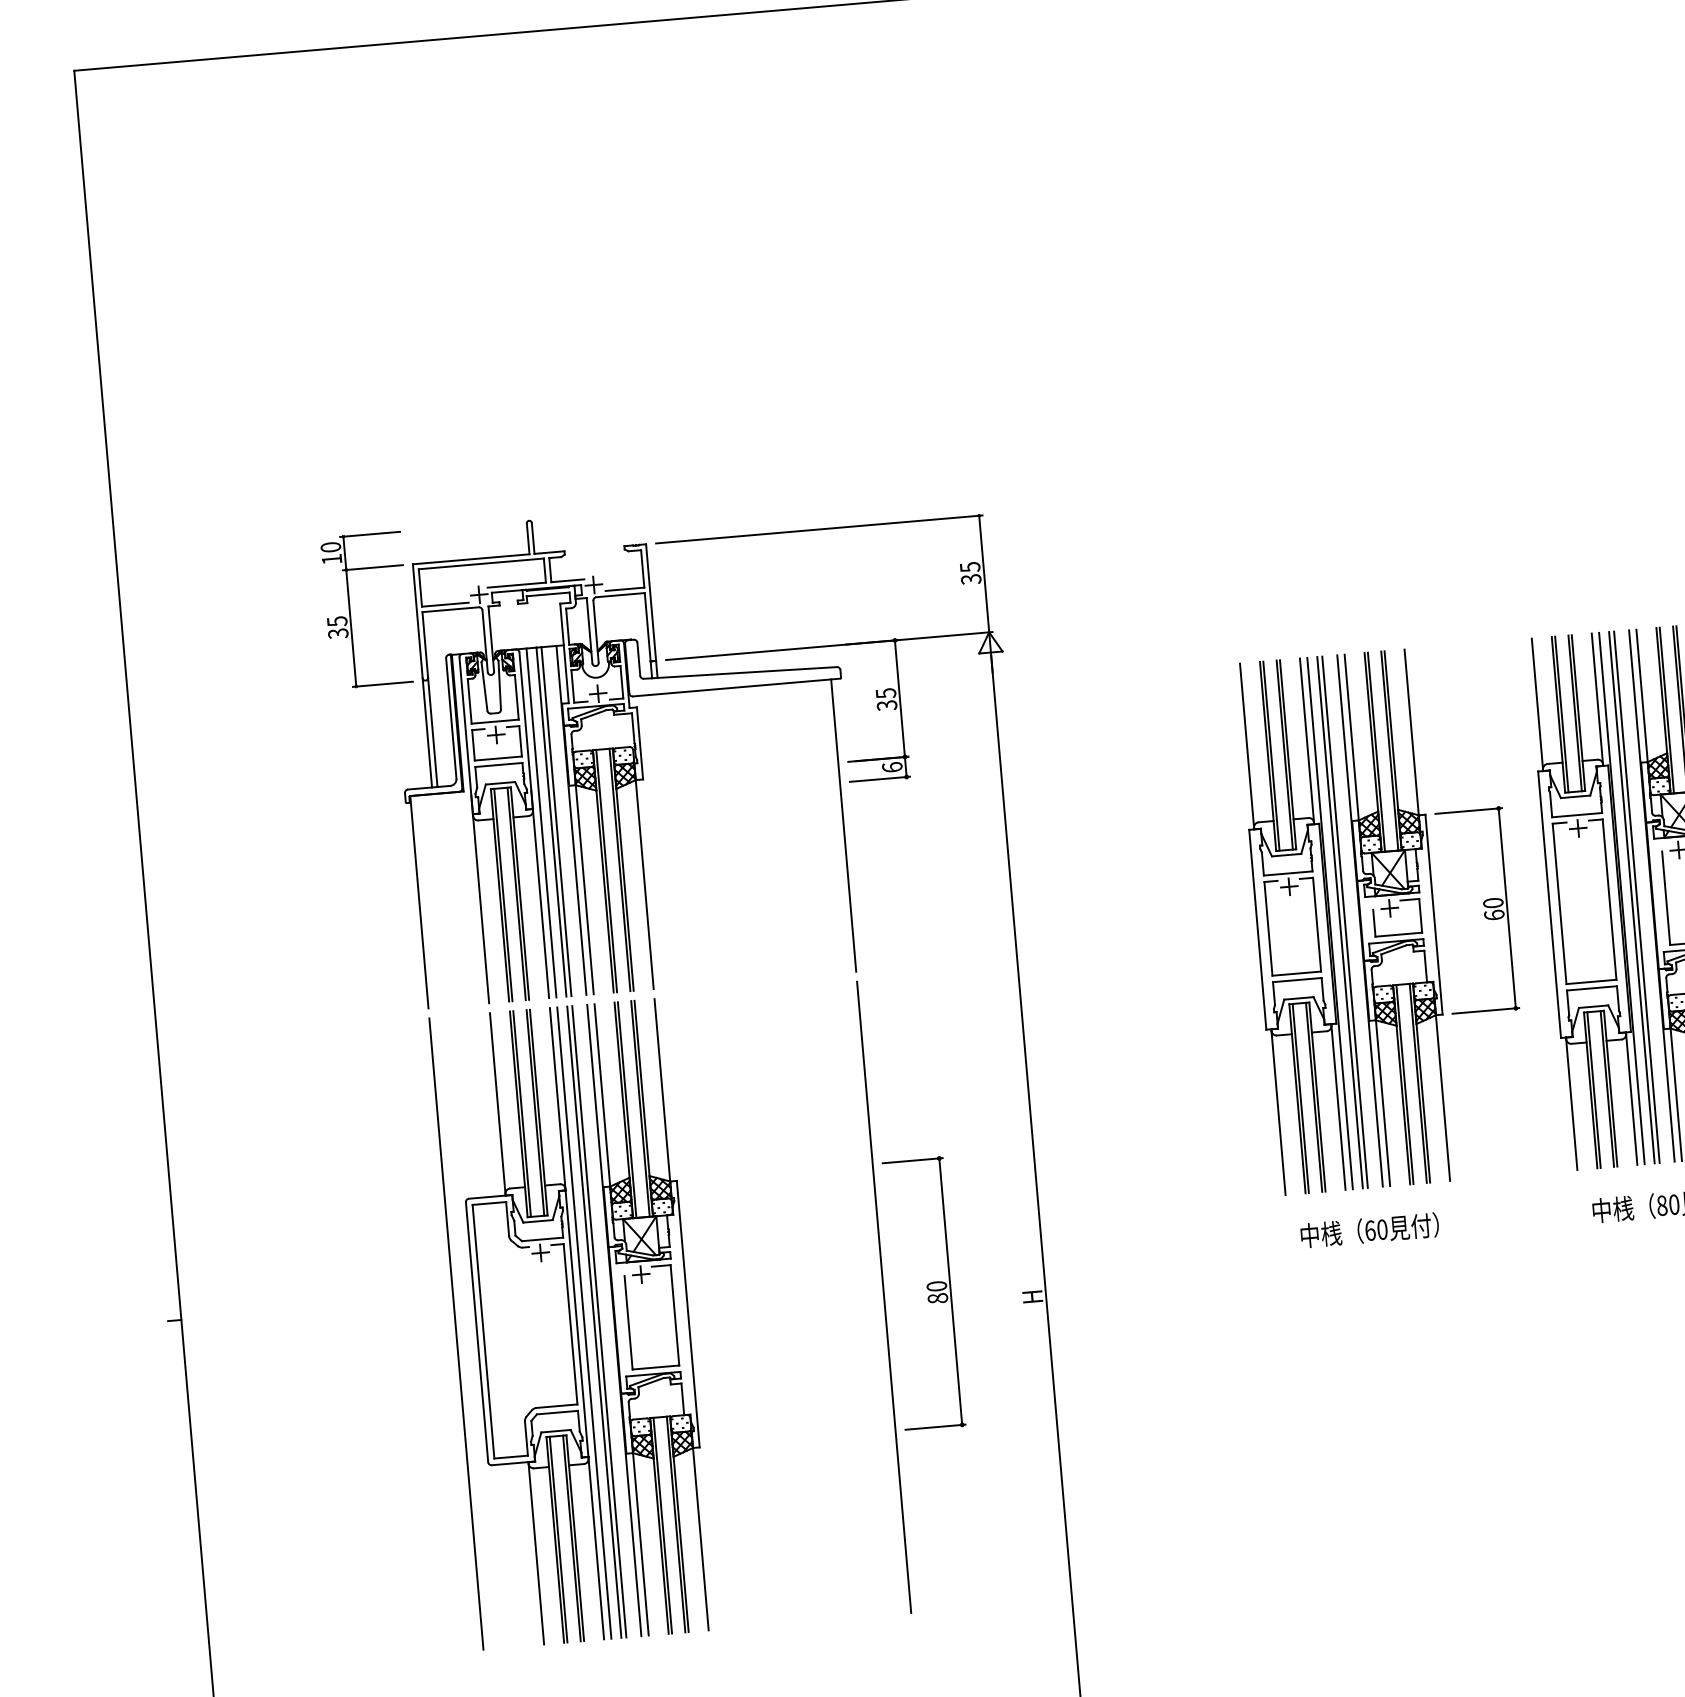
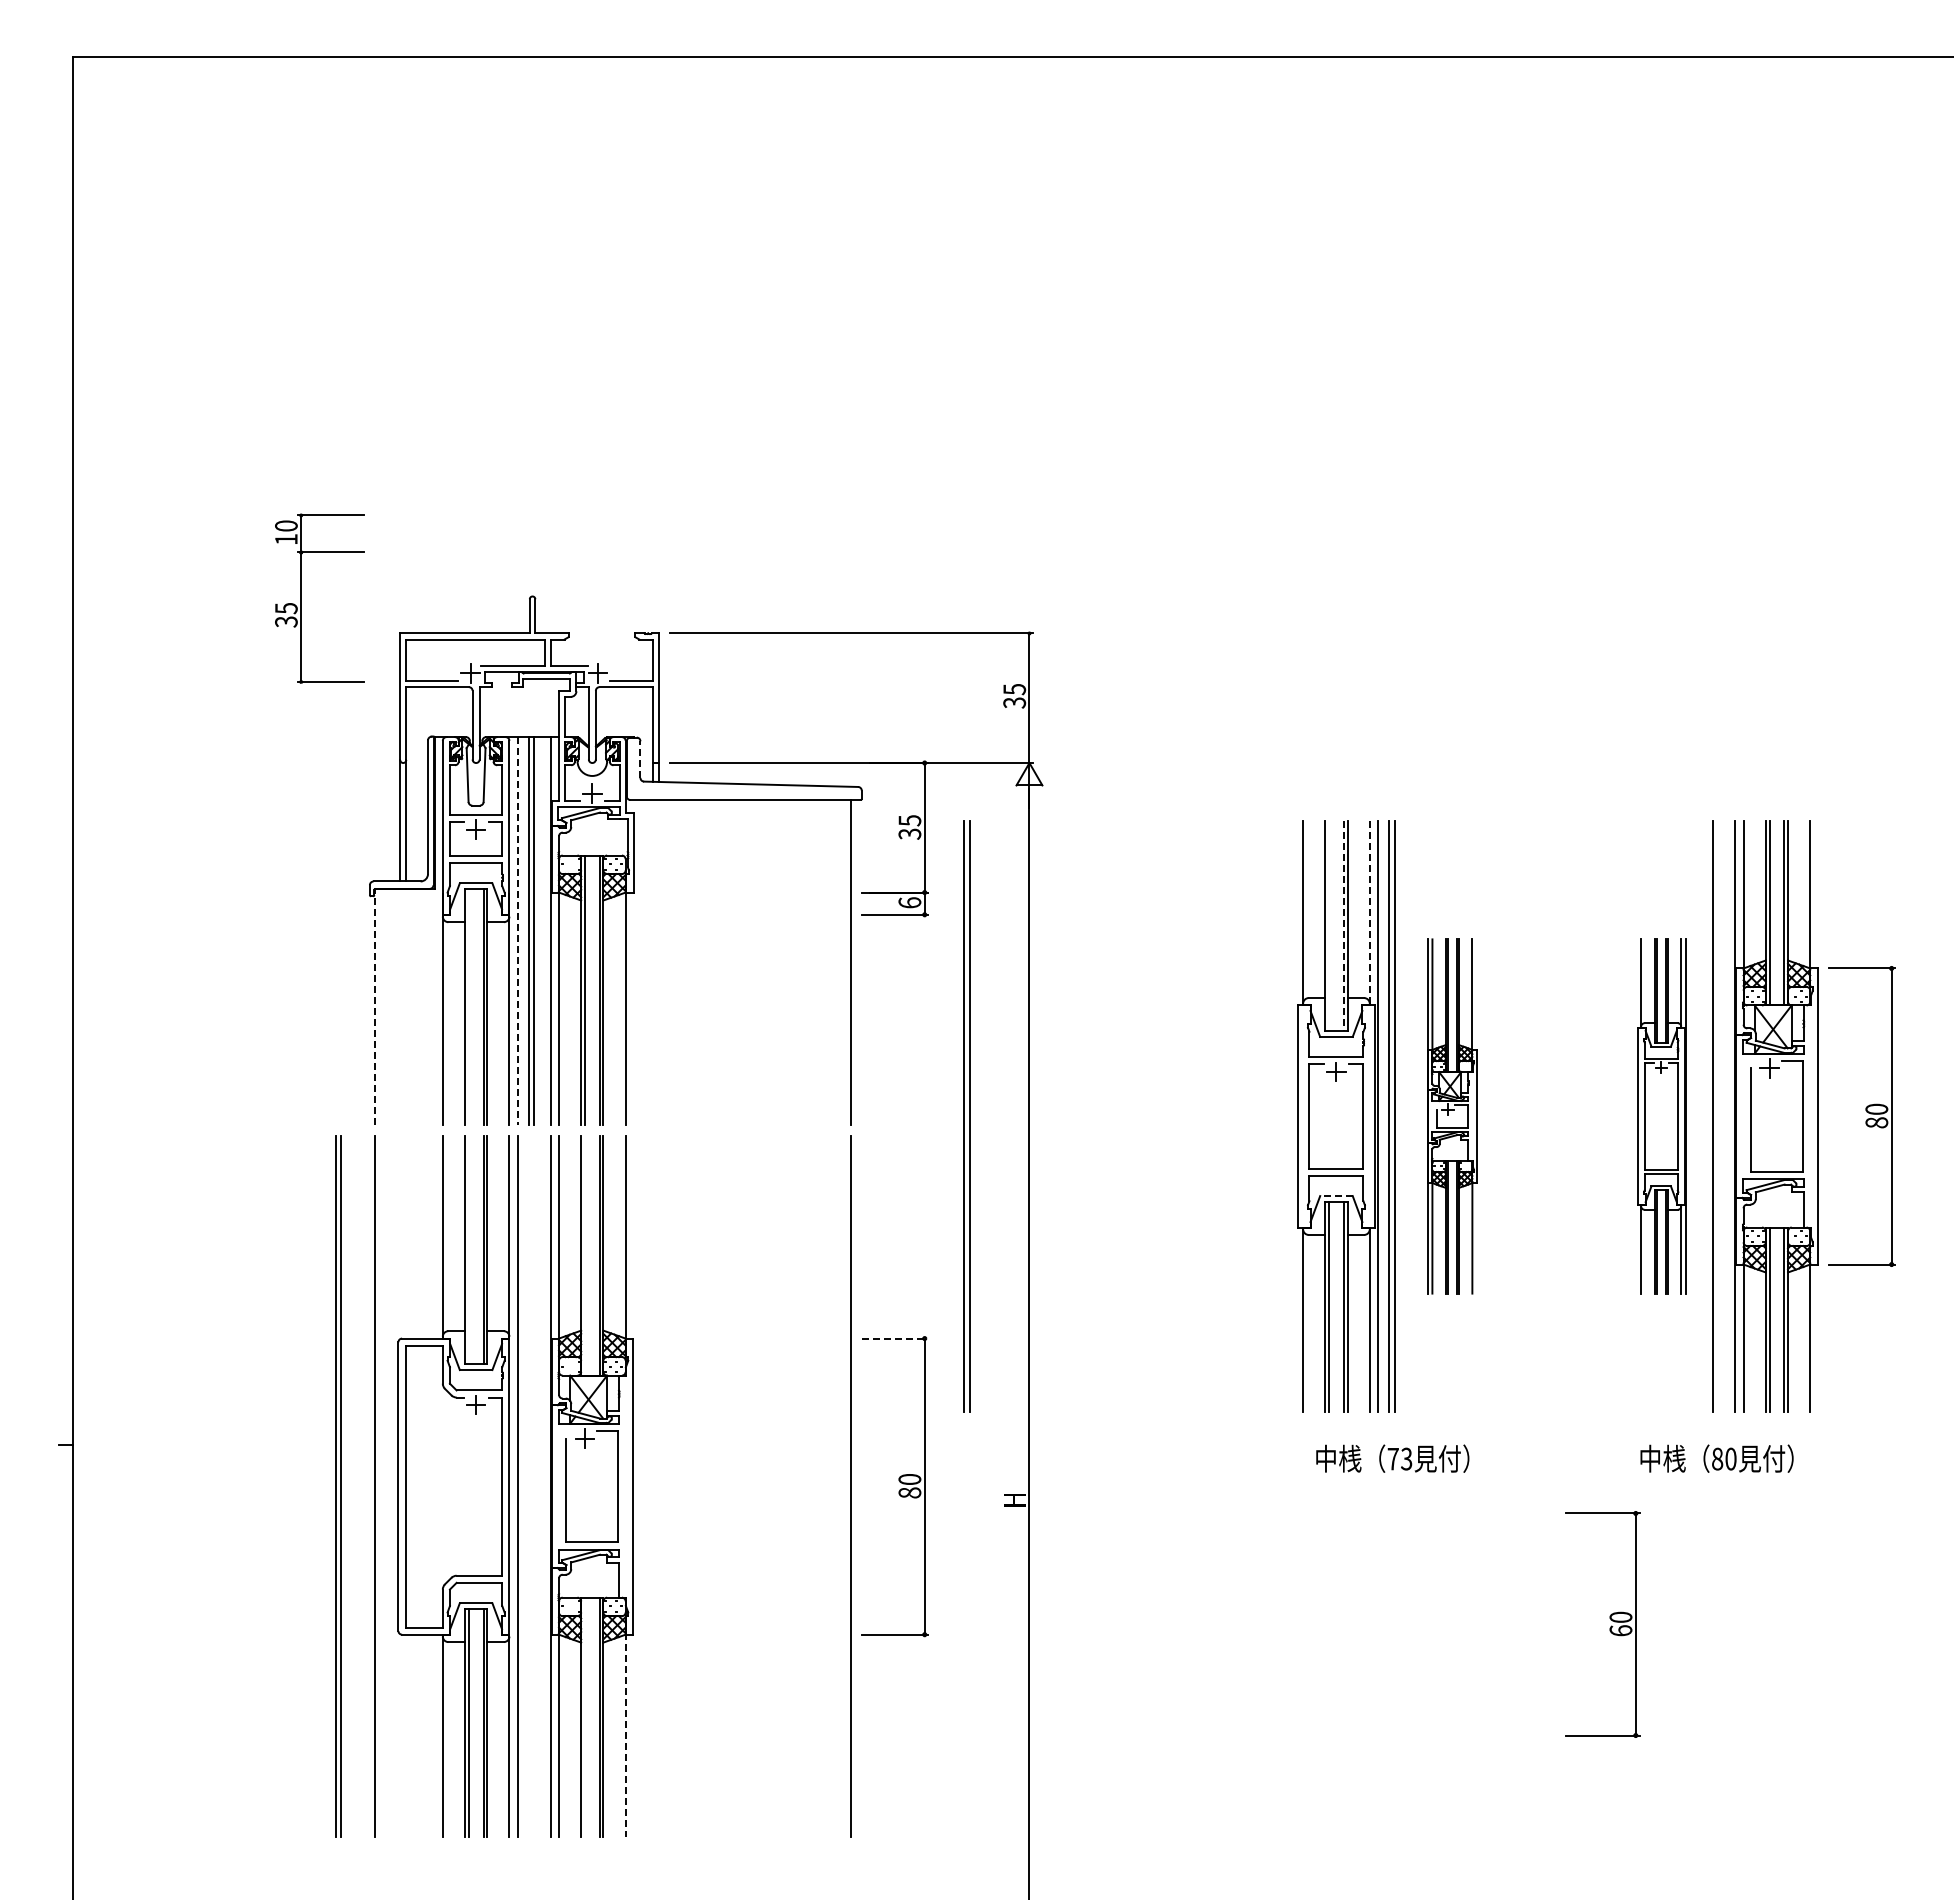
part: (350, 611) -> (301, 598), moved
line: (638, 659) -> (640, 759), solid -> dashed
line: (1306, 739) -> (1369, 911), solid -> dashed
line: (1284, 755) -> (1343, 926), solid -> dashed
line: (1271, 756) -> (1329, 926), removed
line: (541, 822) -> (517, 930), solid -> dashed
line: (503, 894) -> (468, 1006), removed
line: (1636, 897) -> (1718, 1116), removed
line: (419, 901) -> (375, 1006), solid -> dashed
part: (1585, 901) -> (1661, 1116), size x0.6
part: (1483, 914) -> (1609, 1628), moved
part: (1396, 917) -> (1451, 1116), size x0.6
part: (959, 955) -> (966, 1116), added
line: (1298, 998) -> (1335, 1196), solid -> dashed
line: (626, 1109) -> (584, 1255), removed
line: (521, 1113) -> (468, 1249), removed
line: (913, 1160) -> (895, 1338), solid -> dashed
text: (1375, 1229) -> (1399, 1458), 60 -> 73
part: (596, 1321) -> (338, 1486), moved
line: (662, 1525) -> (584, 1717), removed
line: (700, 1538) -> (625, 1735), solid -> dashed

